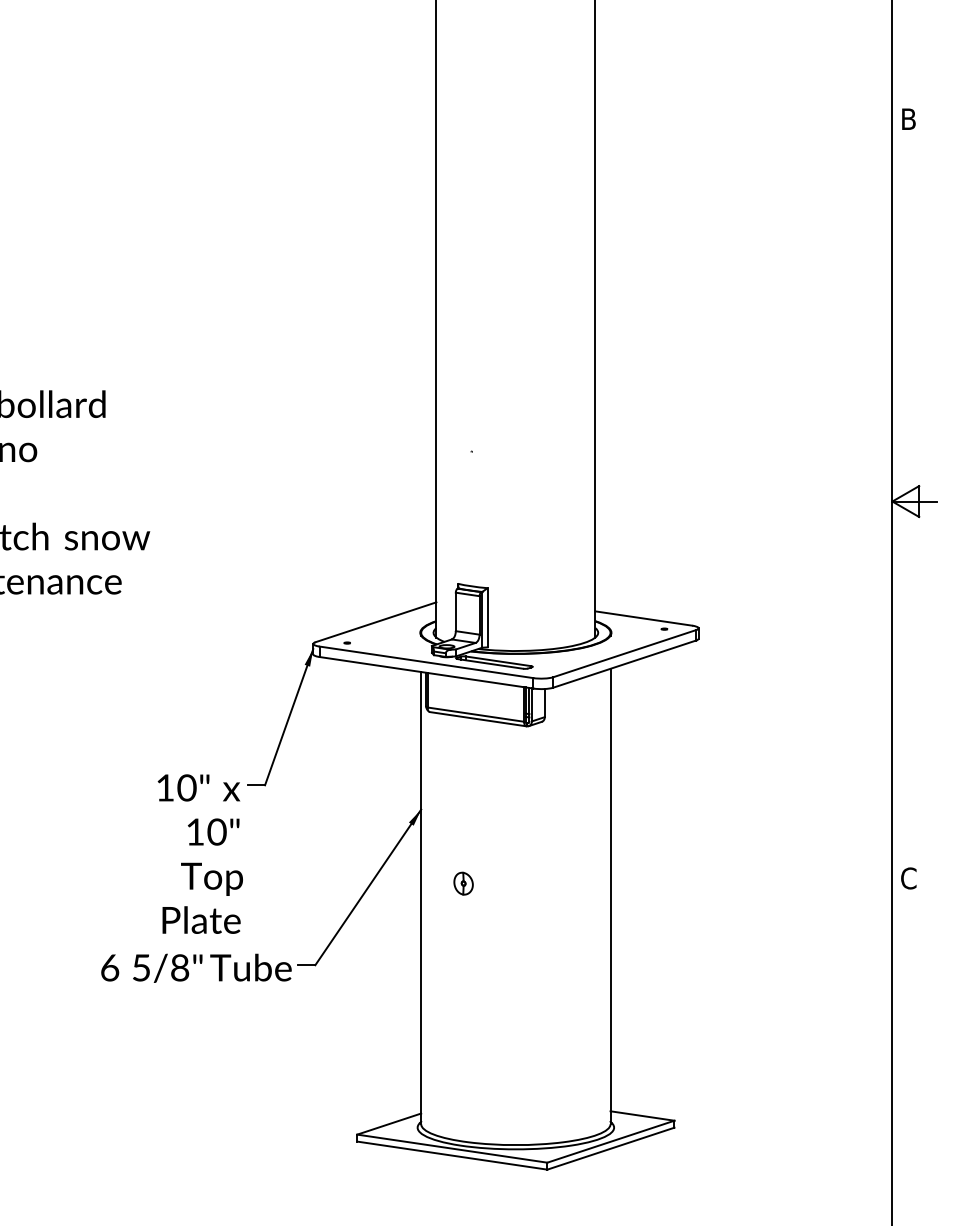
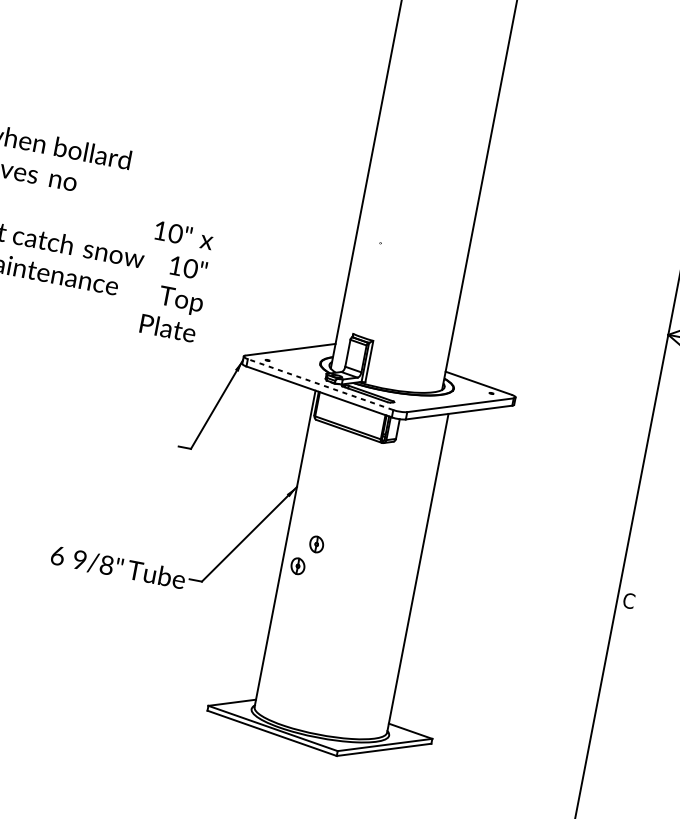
line: (426, 662) -> (320, 384), solid -> dashed
text: (199, 853) -> (175, 281), moved
part: (443, 918) -> (297, 566), added
text: (140, 967) -> (79, 559), 5/8" -> 9/8"

